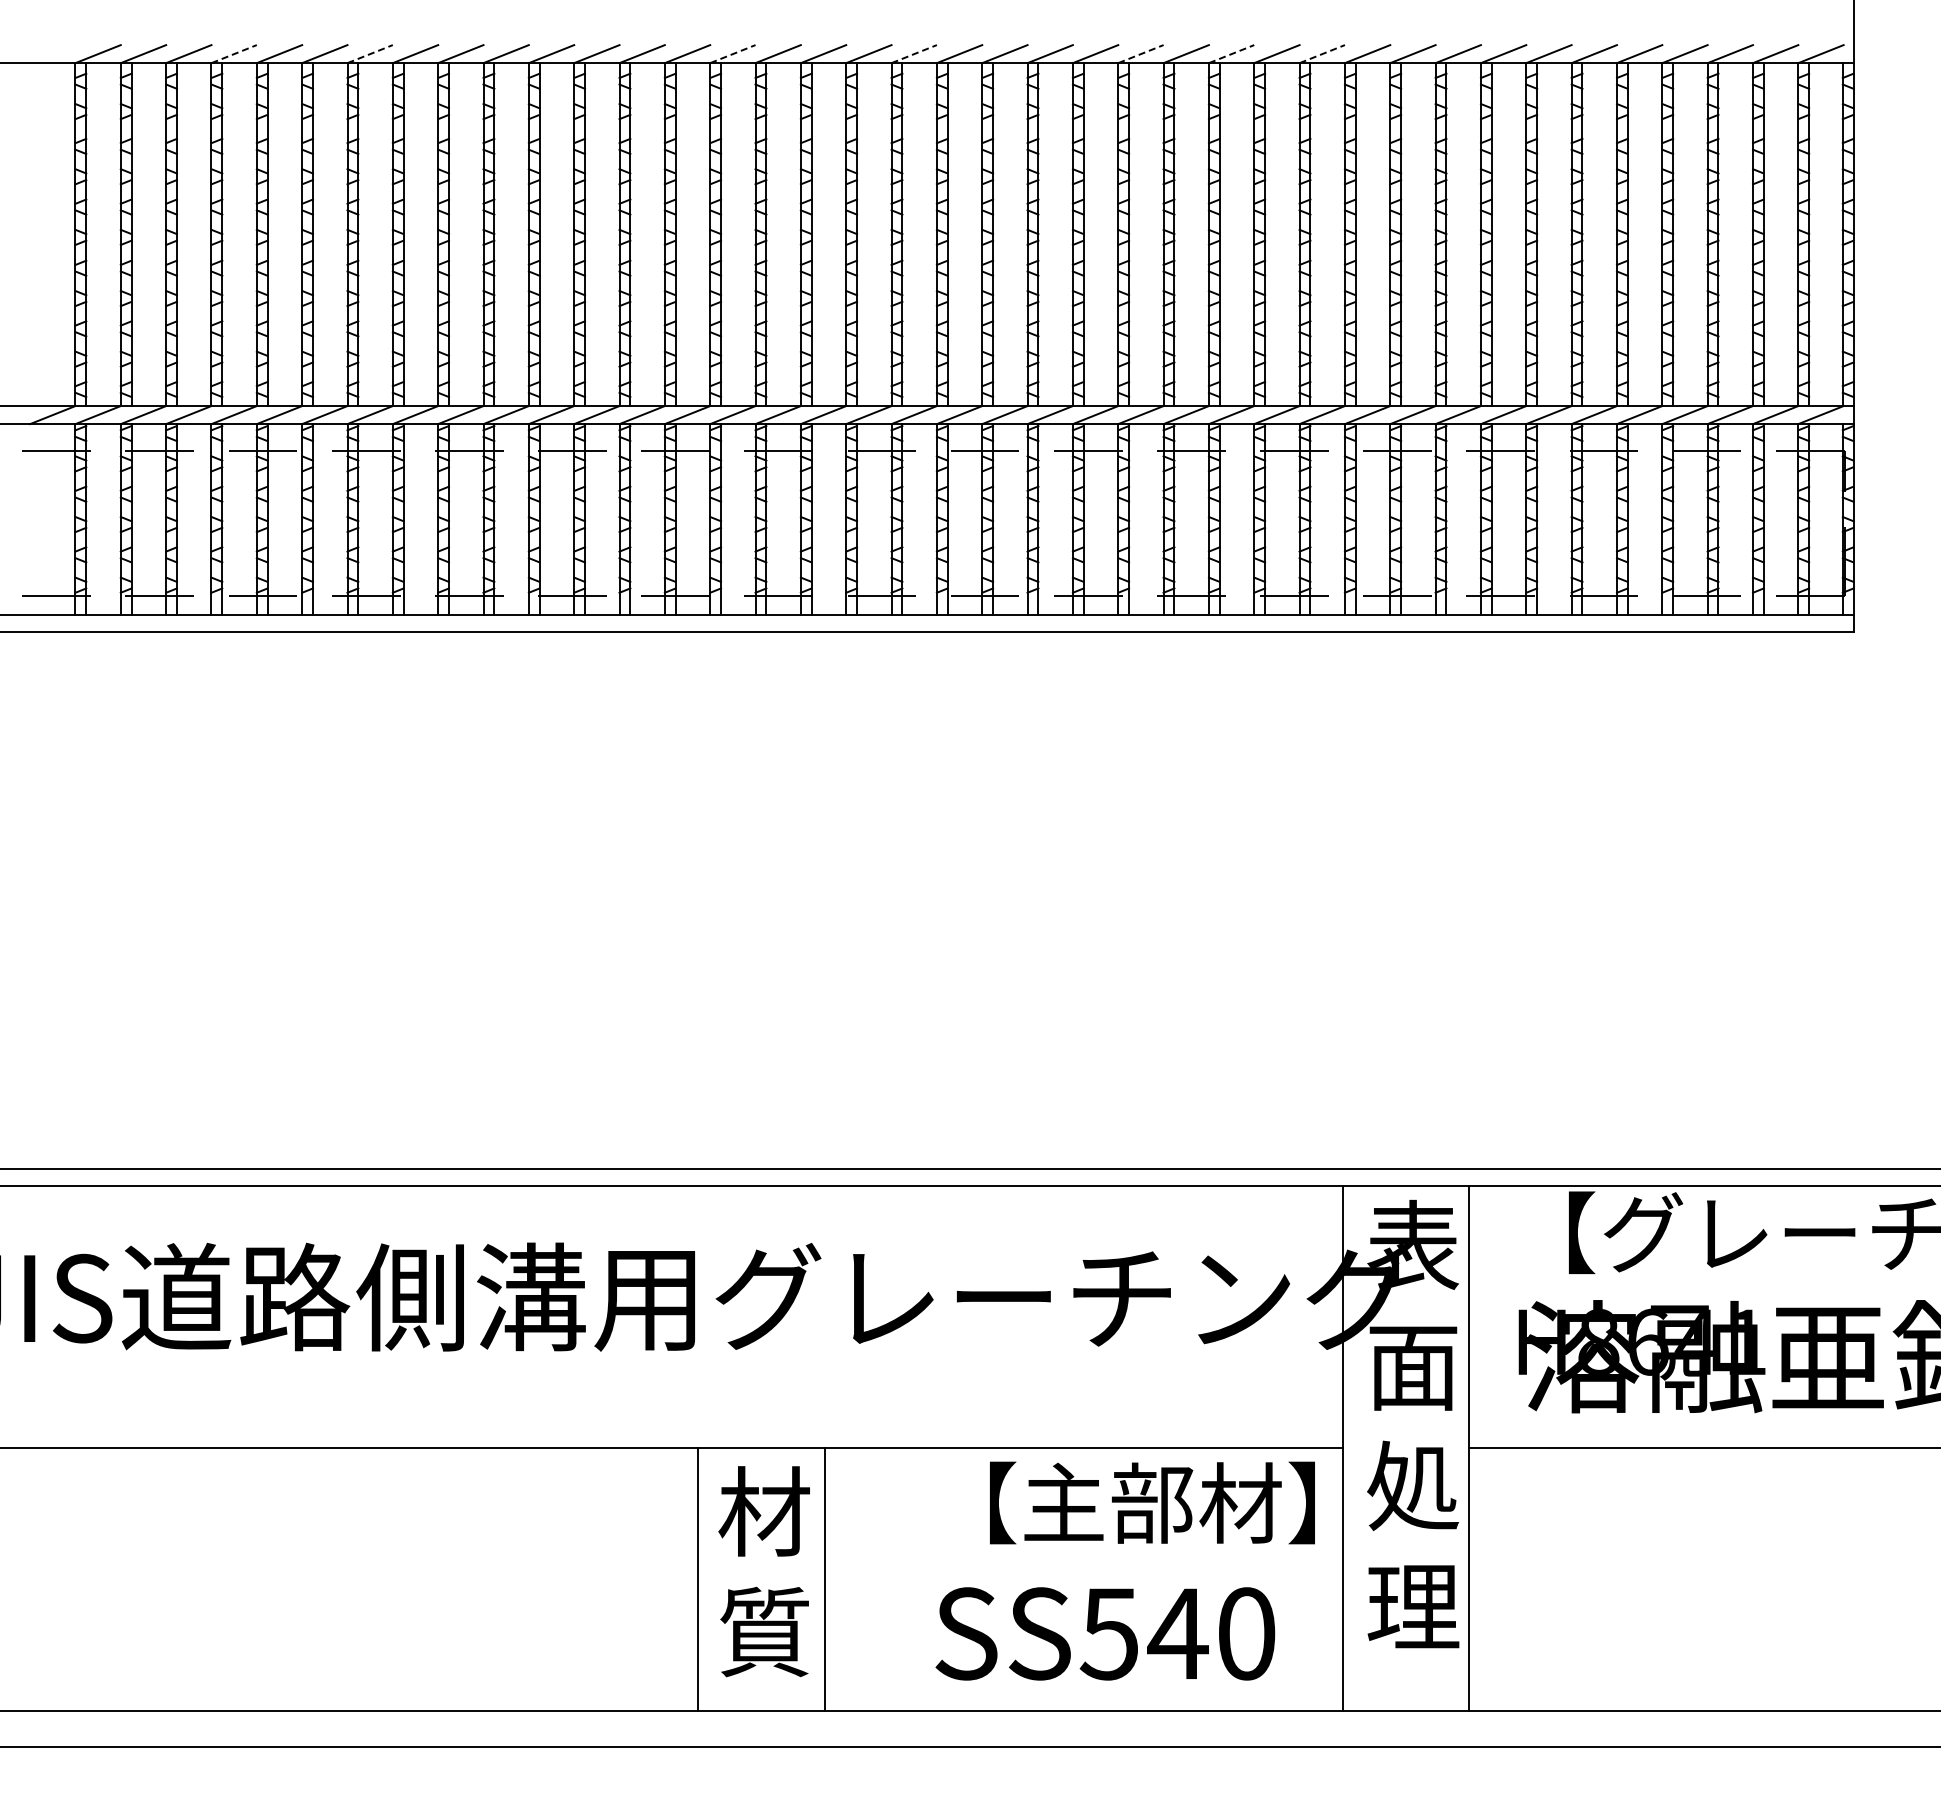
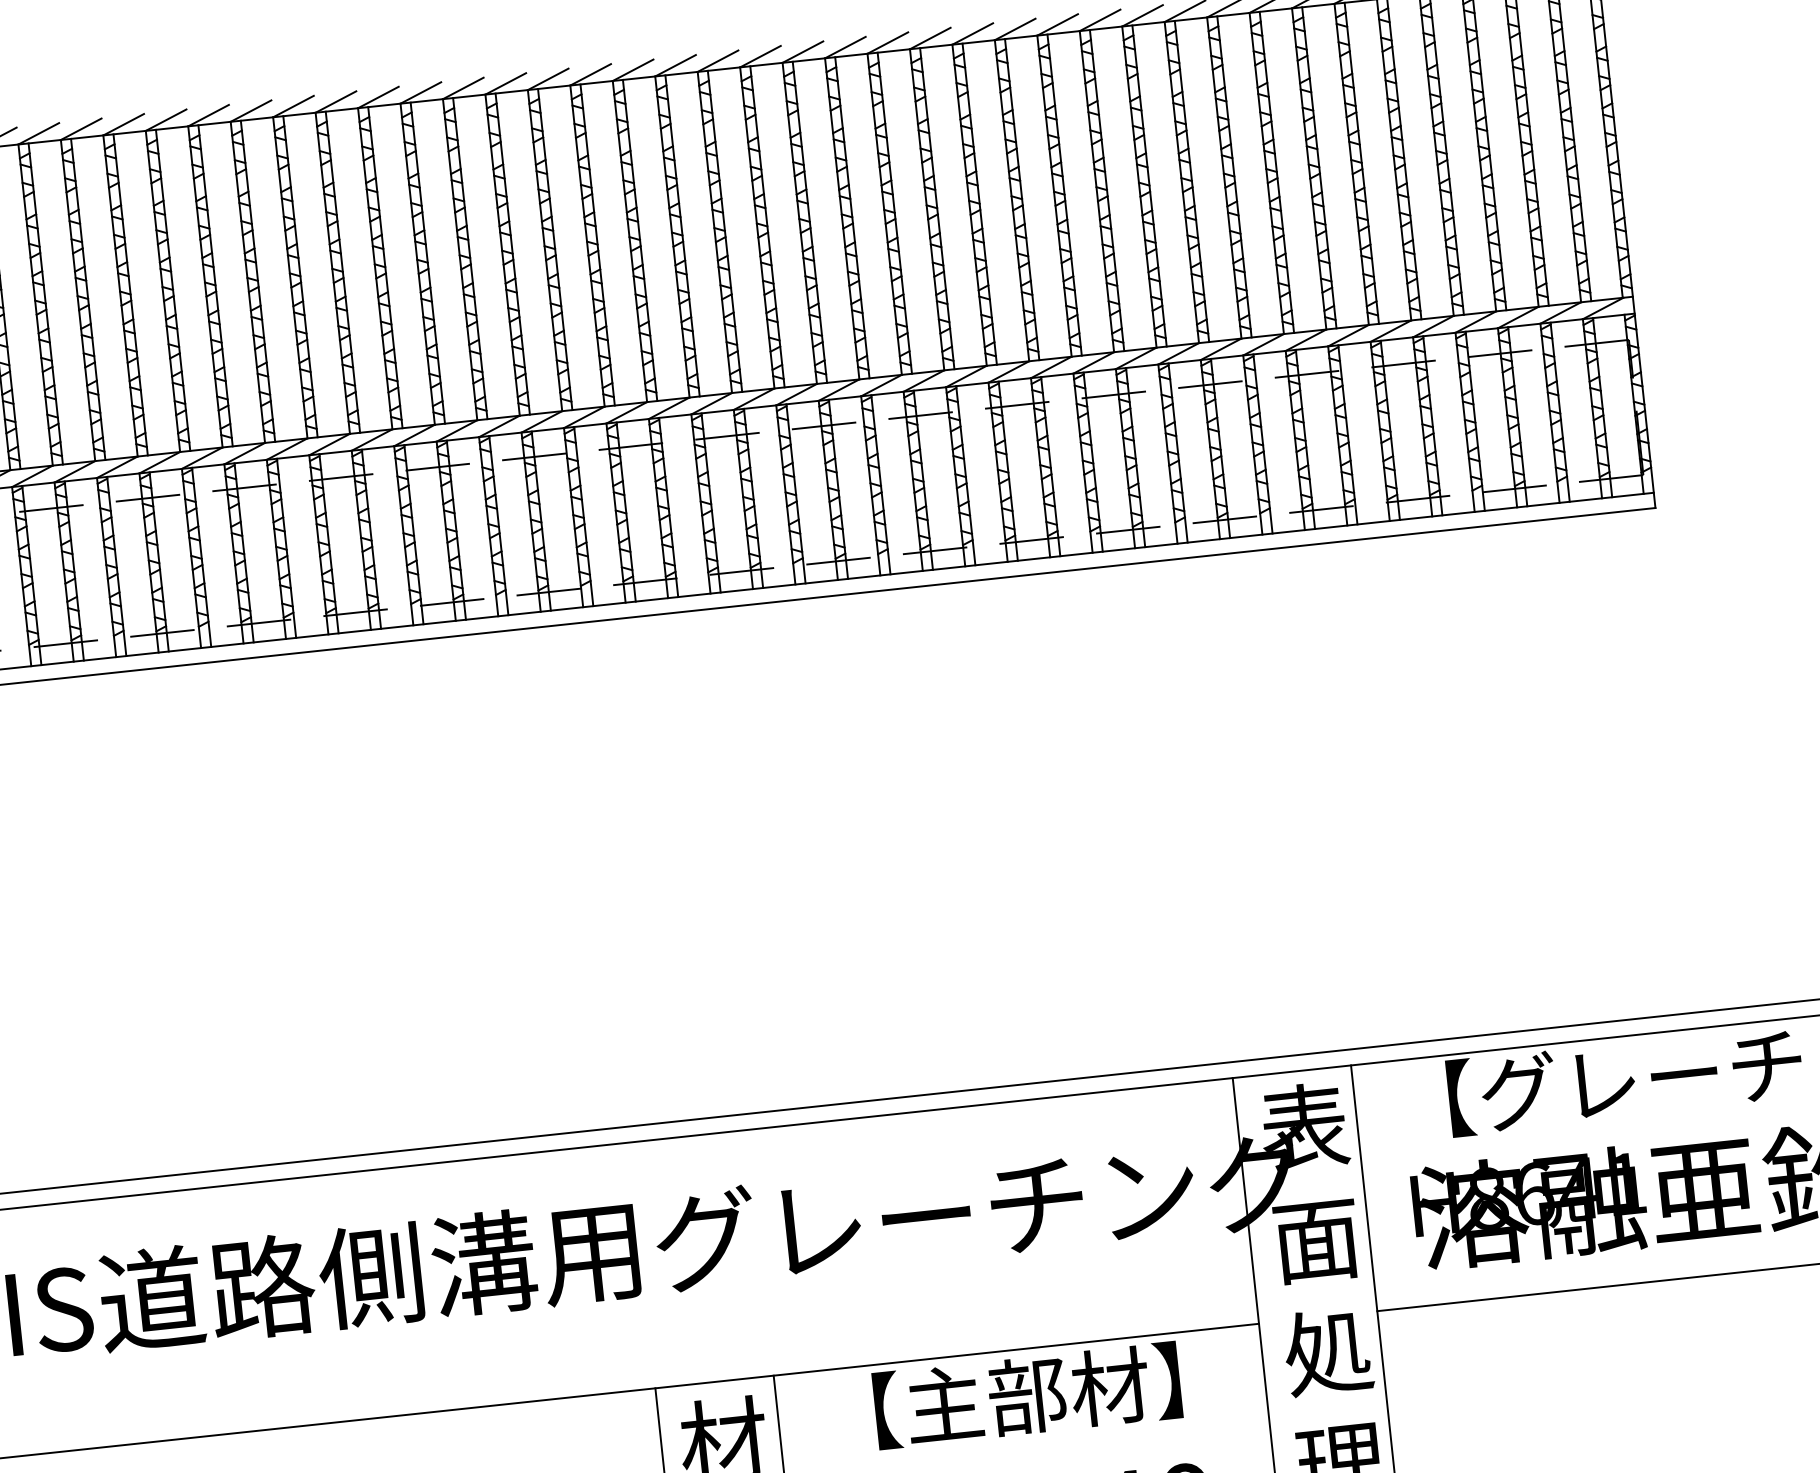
line: (234, 53) -> (81, 128), dashed -> solid
line: (370, 53) -> (208, 115), dashed -> solid
line: (733, 53) -> (548, 78), dashed -> solid
line: (914, 53) -> (718, 60), dashed -> solid
line: (1141, 53) -> (930, 37), dashed -> solid
line: (1232, 53) -> (1015, 28), dashed -> solid
line: (1322, 53) -> (1100, 19), dashed -> solid
text: (1152, 1502) -> (1027, 1395), moved

